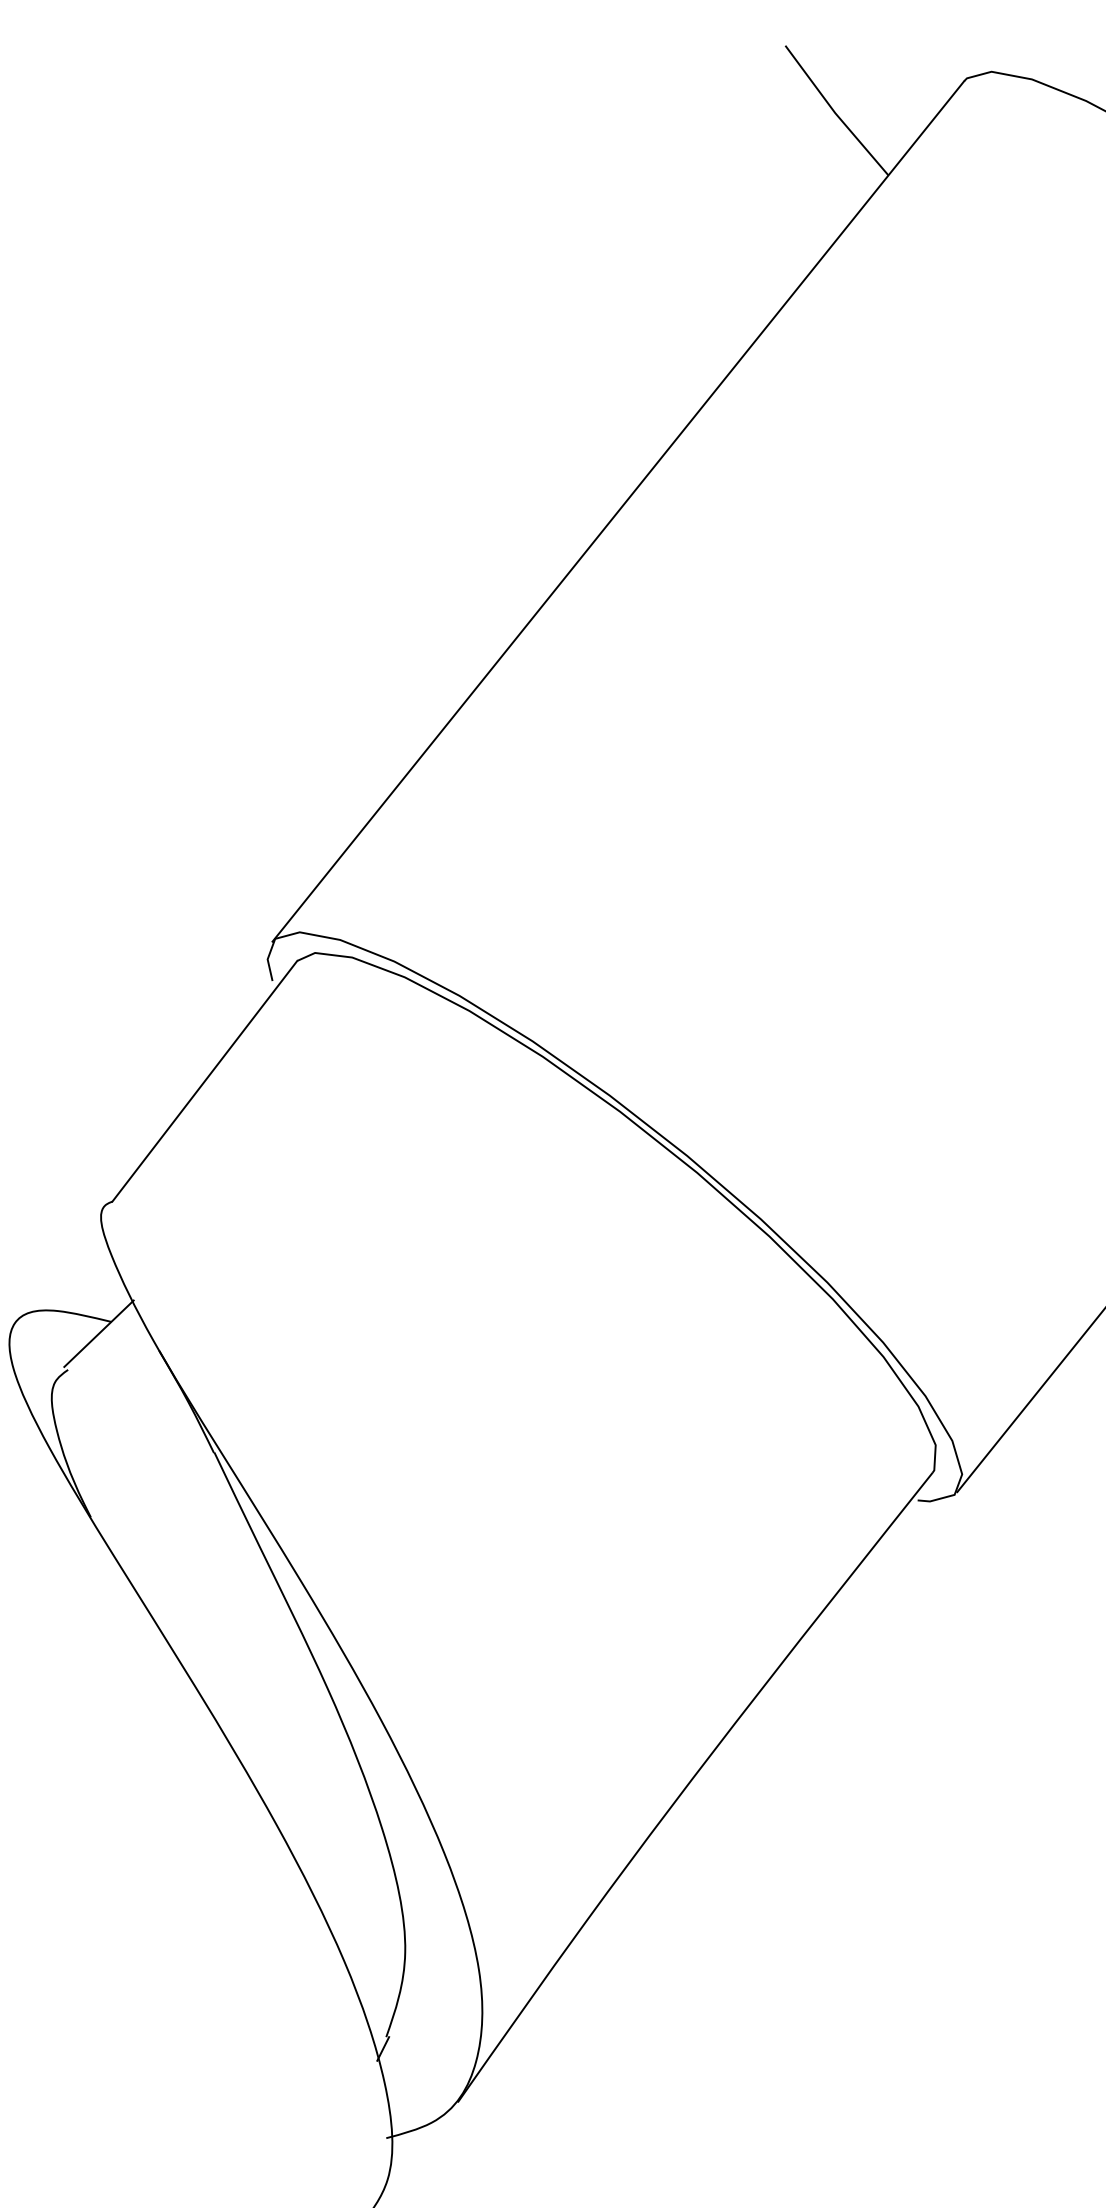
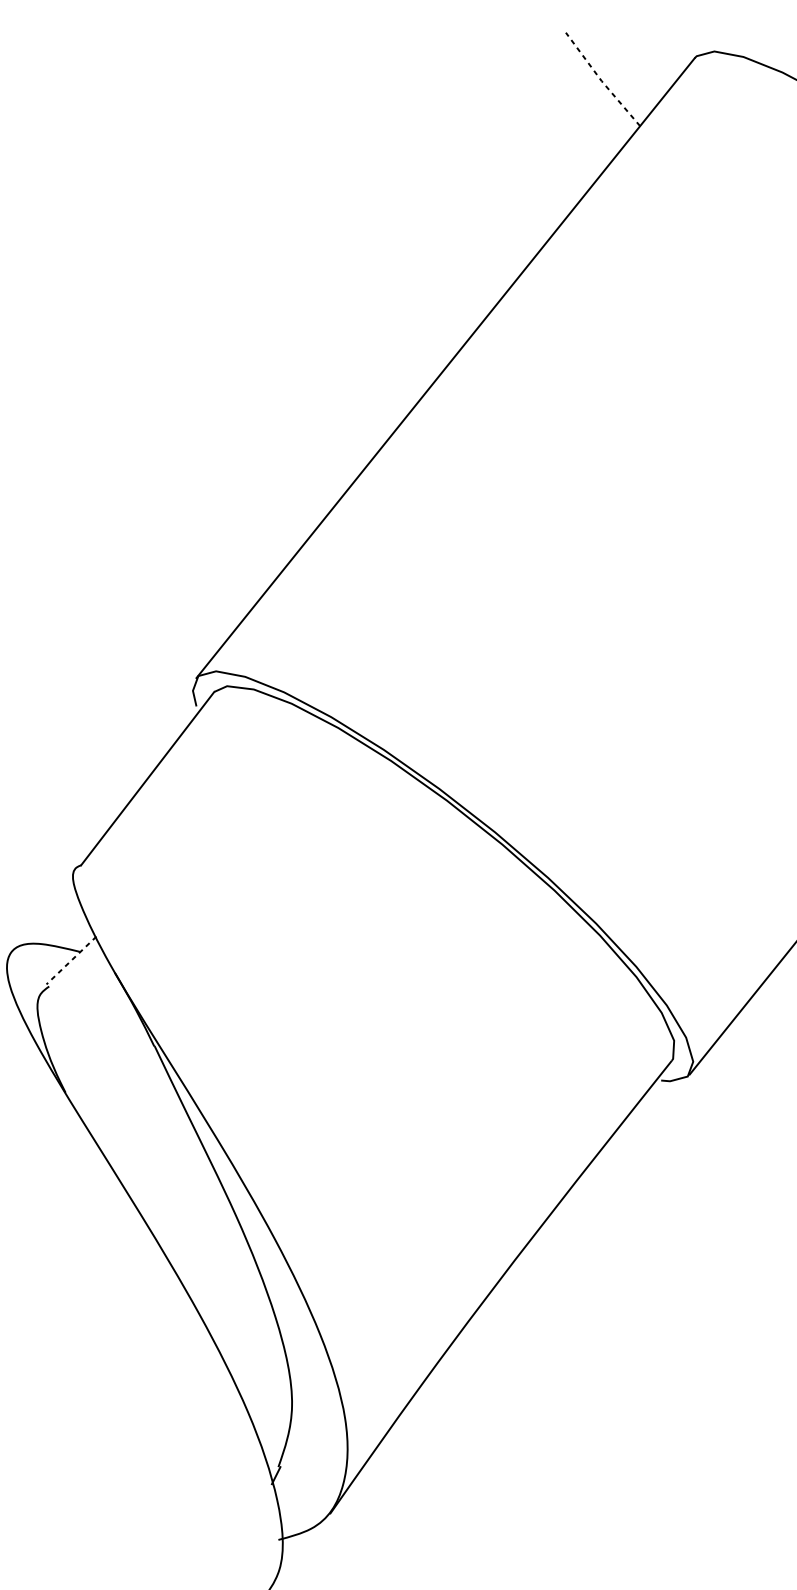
line: (834, 112) -> (601, 80), solid -> dashed
line: (98, 1334) -> (71, 961), solid -> dashed

